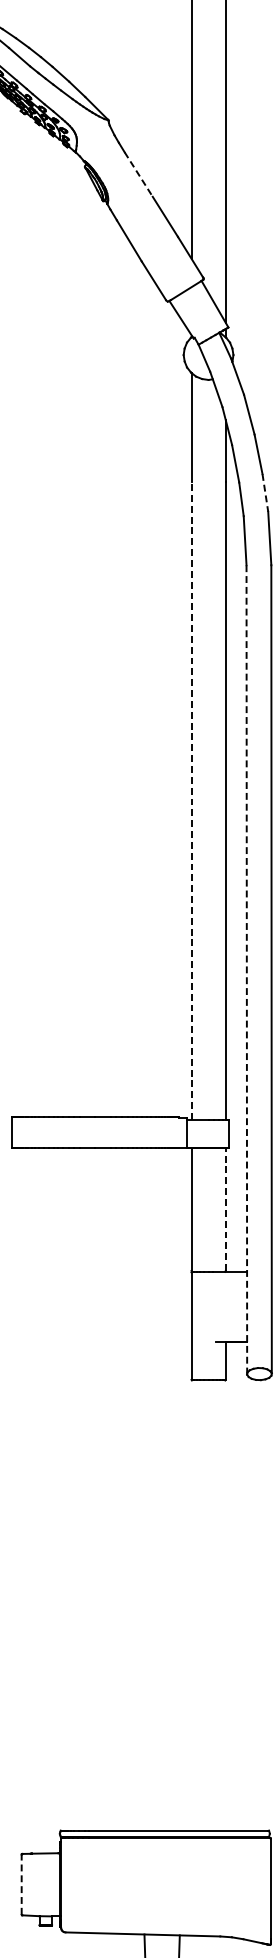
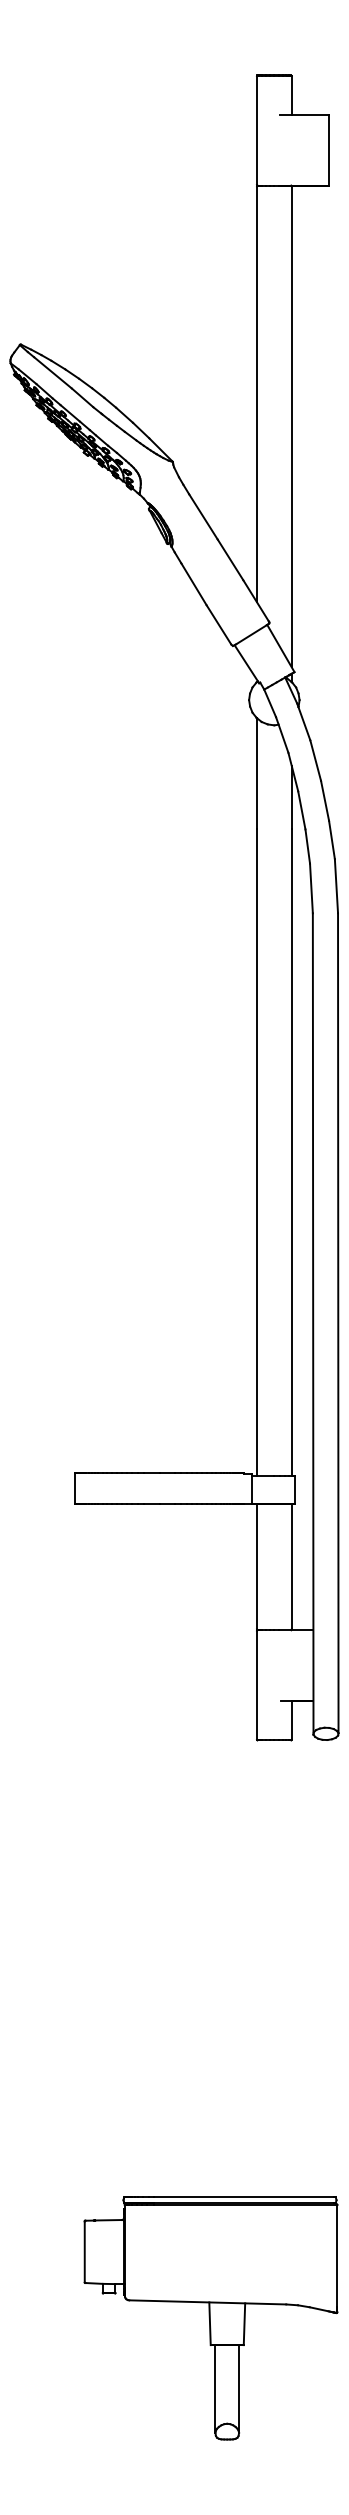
line: (138, 174) -> (203, 516), dashed -> solid
line: (265, 493) -> (332, 840), dashed -> solid
line: (191, 800) -> (257, 1152), dashed -> solid
line: (247, 969) -> (313, 1323), dashed -> solid
line: (225, 1209) -> (291, 1566), dashed -> solid
line: (21, 1884) -> (84, 2251), dashed -> solid

